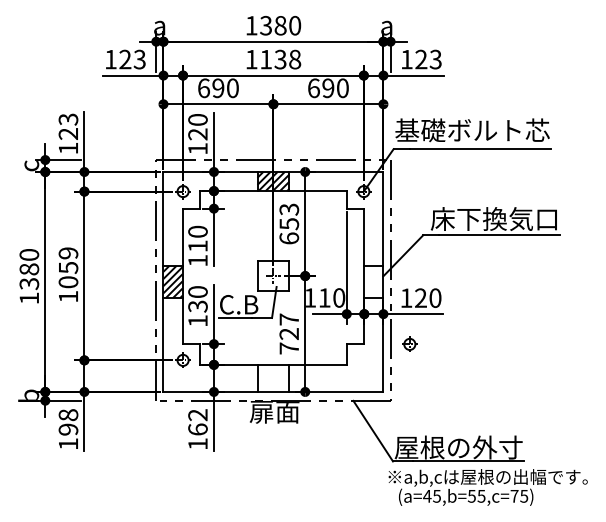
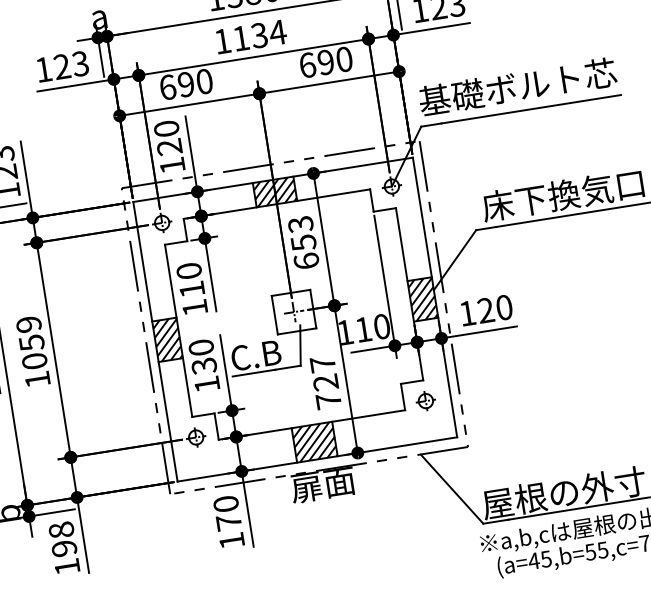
text: (294, 59) -> (277, 32), 1138 -> 1134
hatch: (373, 281) -> (422, 298), added
part: (409, 343) -> (425, 400), moved
hatch: (273, 377) -> (314, 441), added
text: (197, 422) -> (226, 513), 162 -> 170

